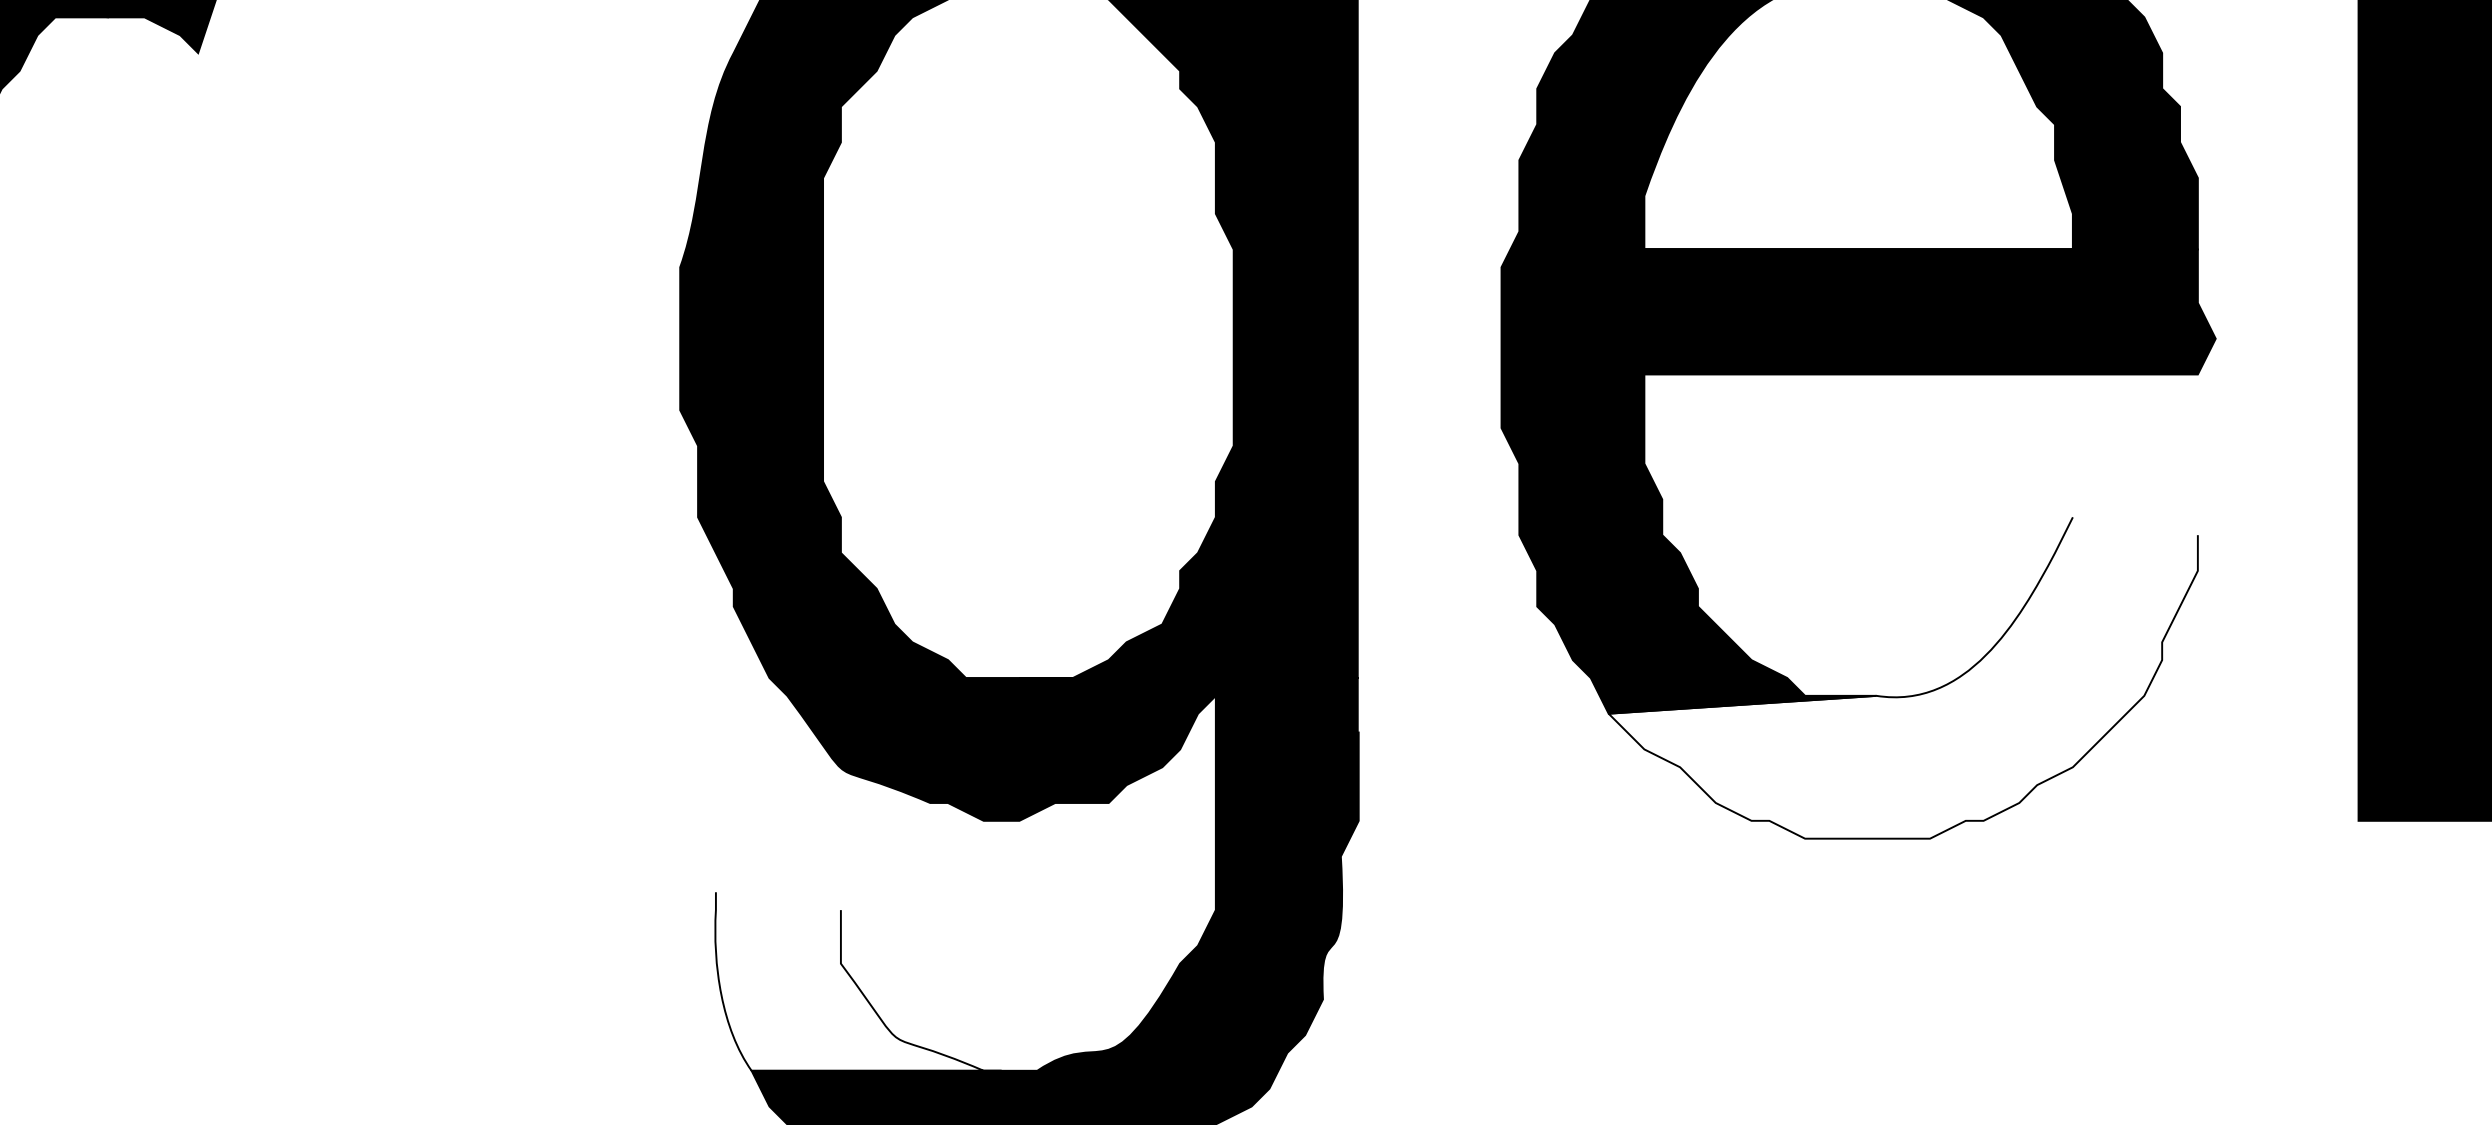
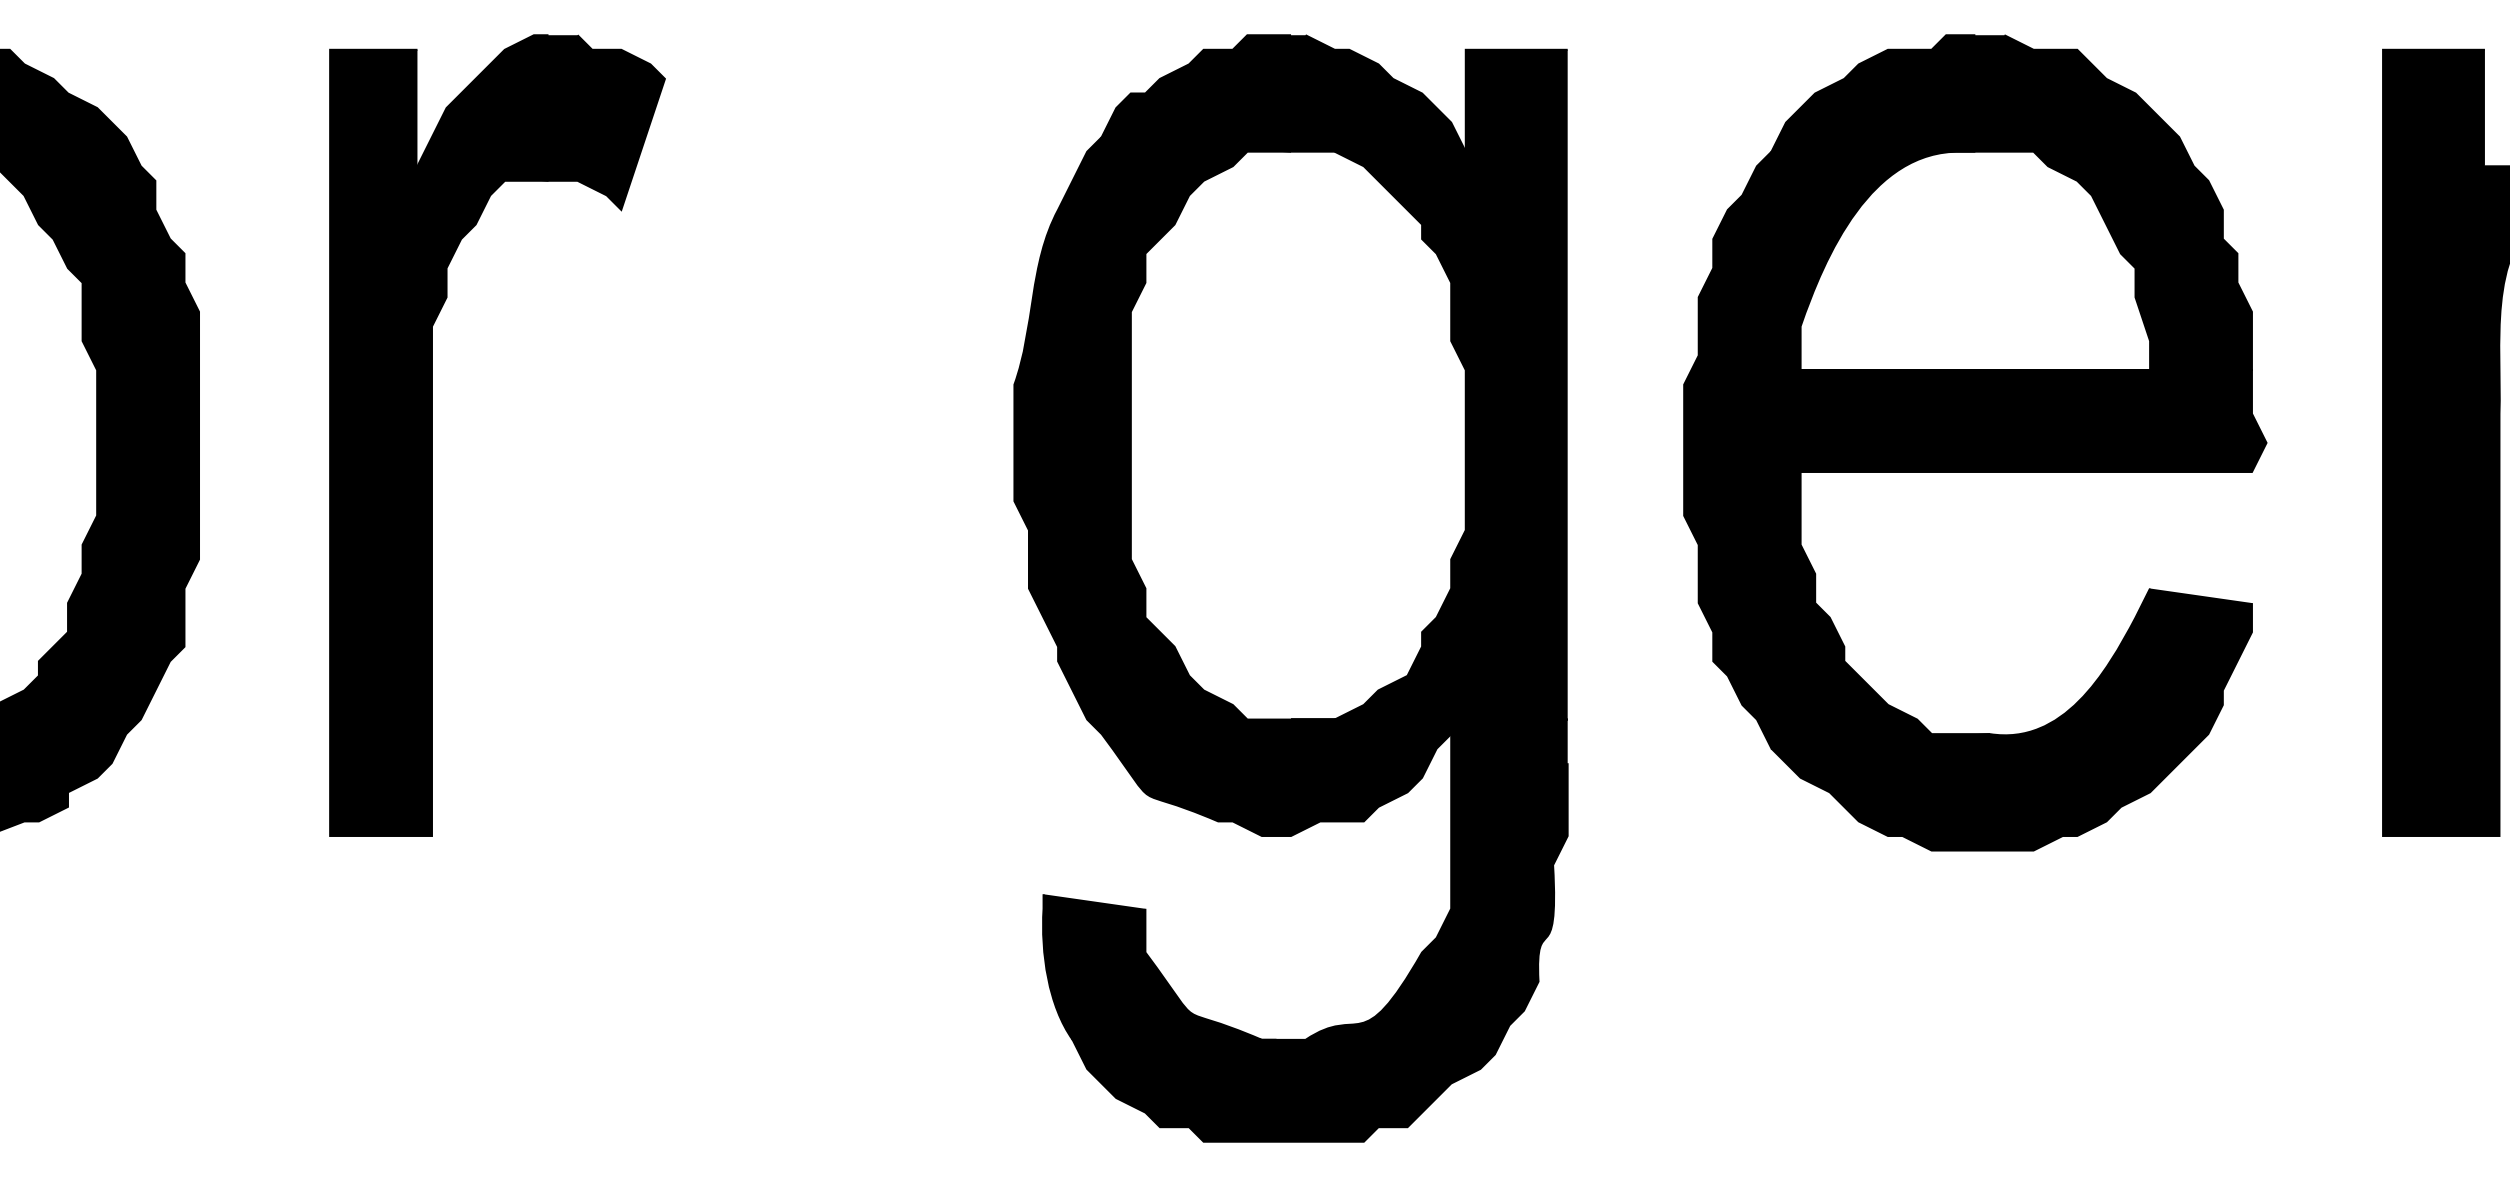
fill: (1902, 677) -> (2011, 719), added
fill: (858, 980) -> (1159, 966), added

